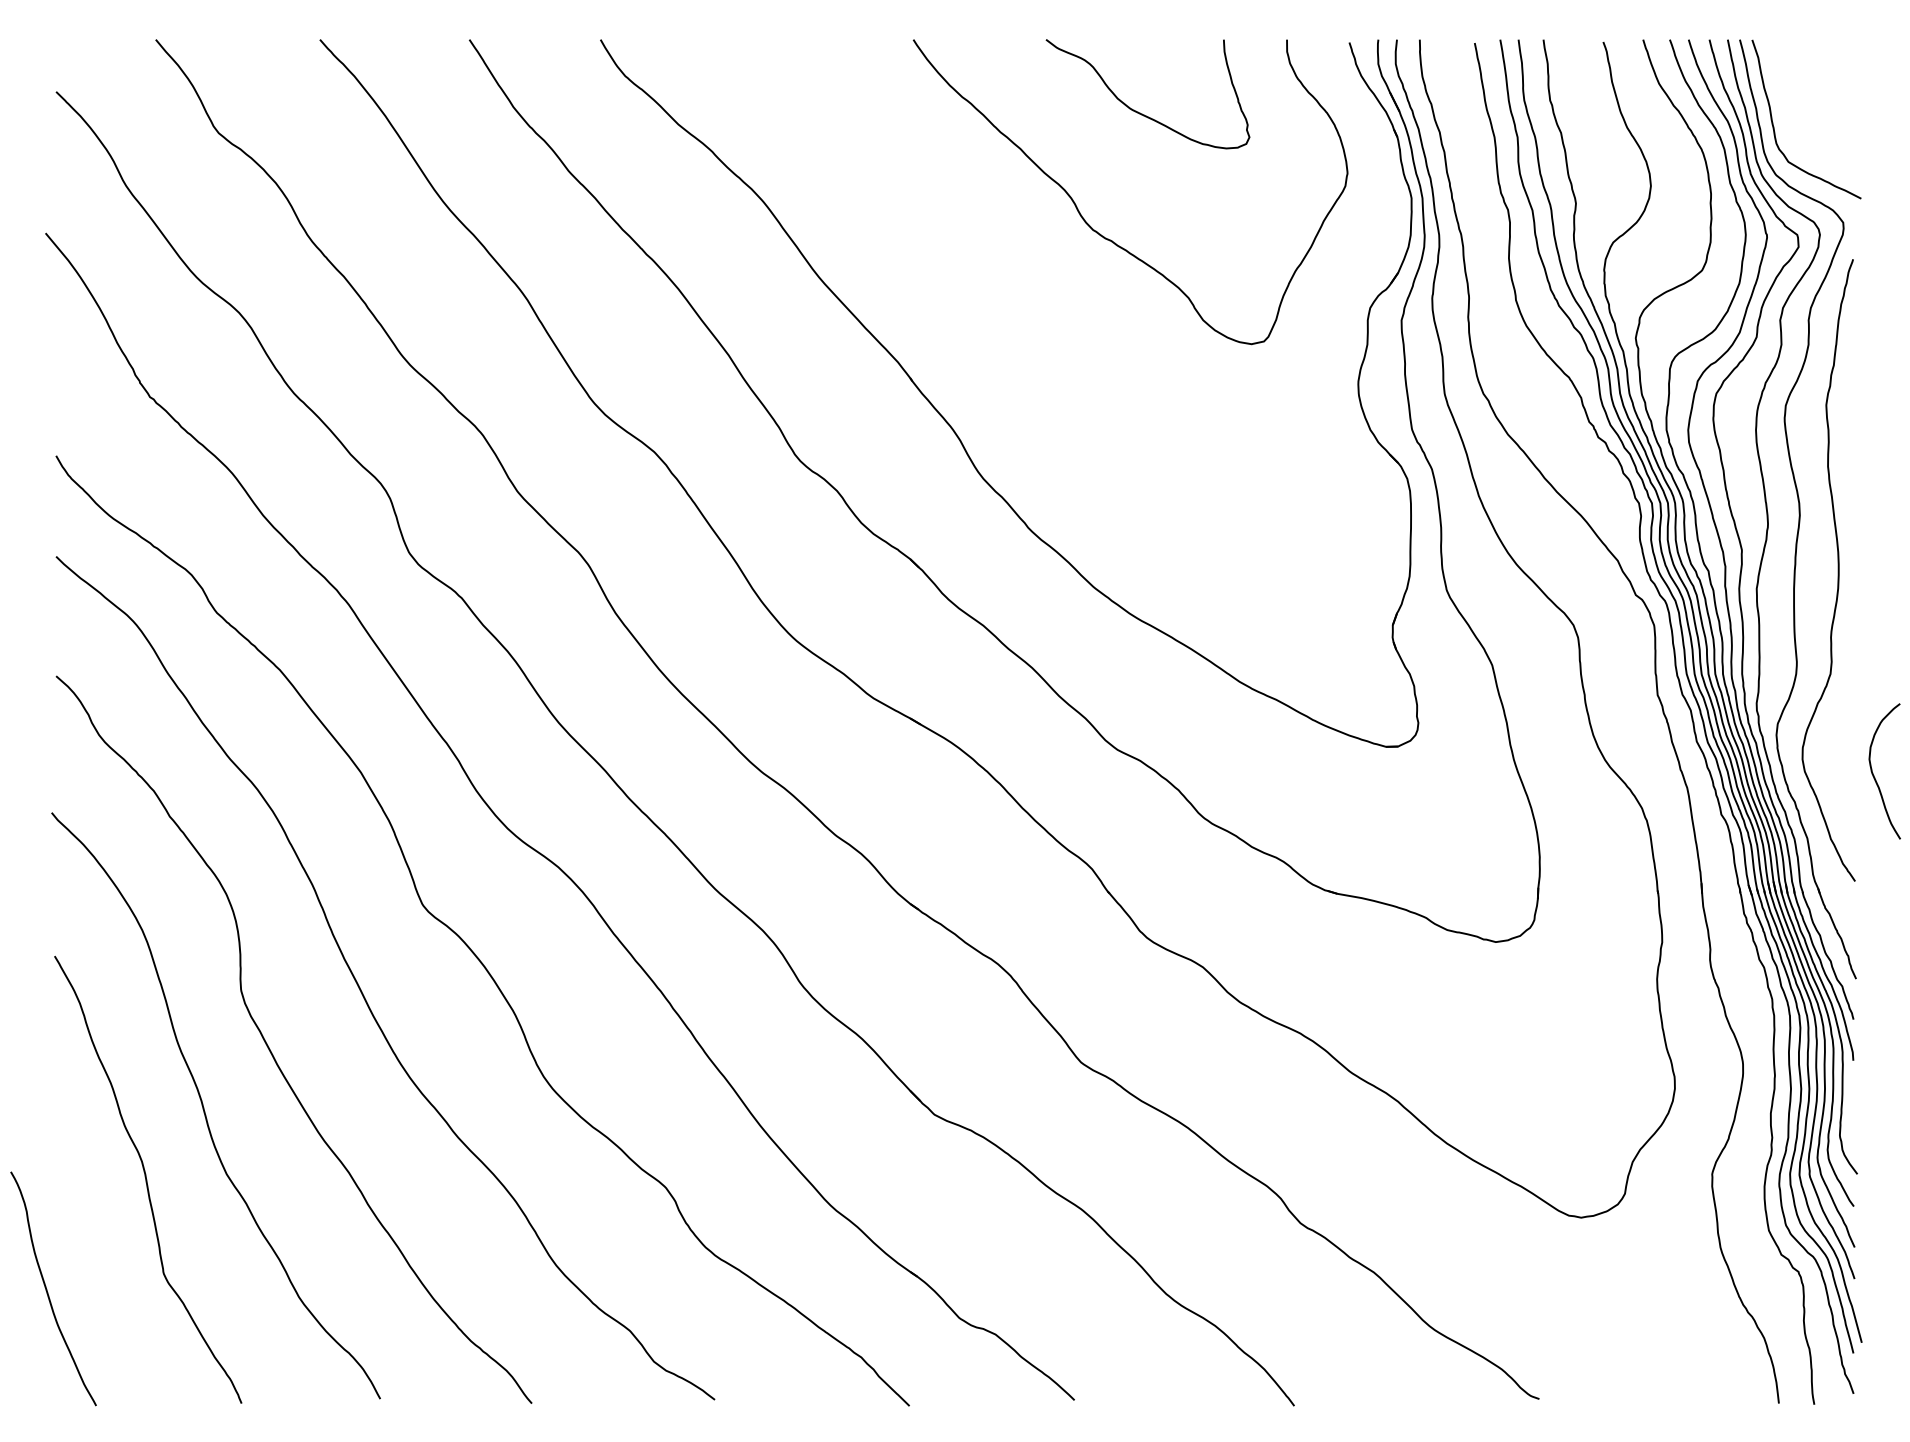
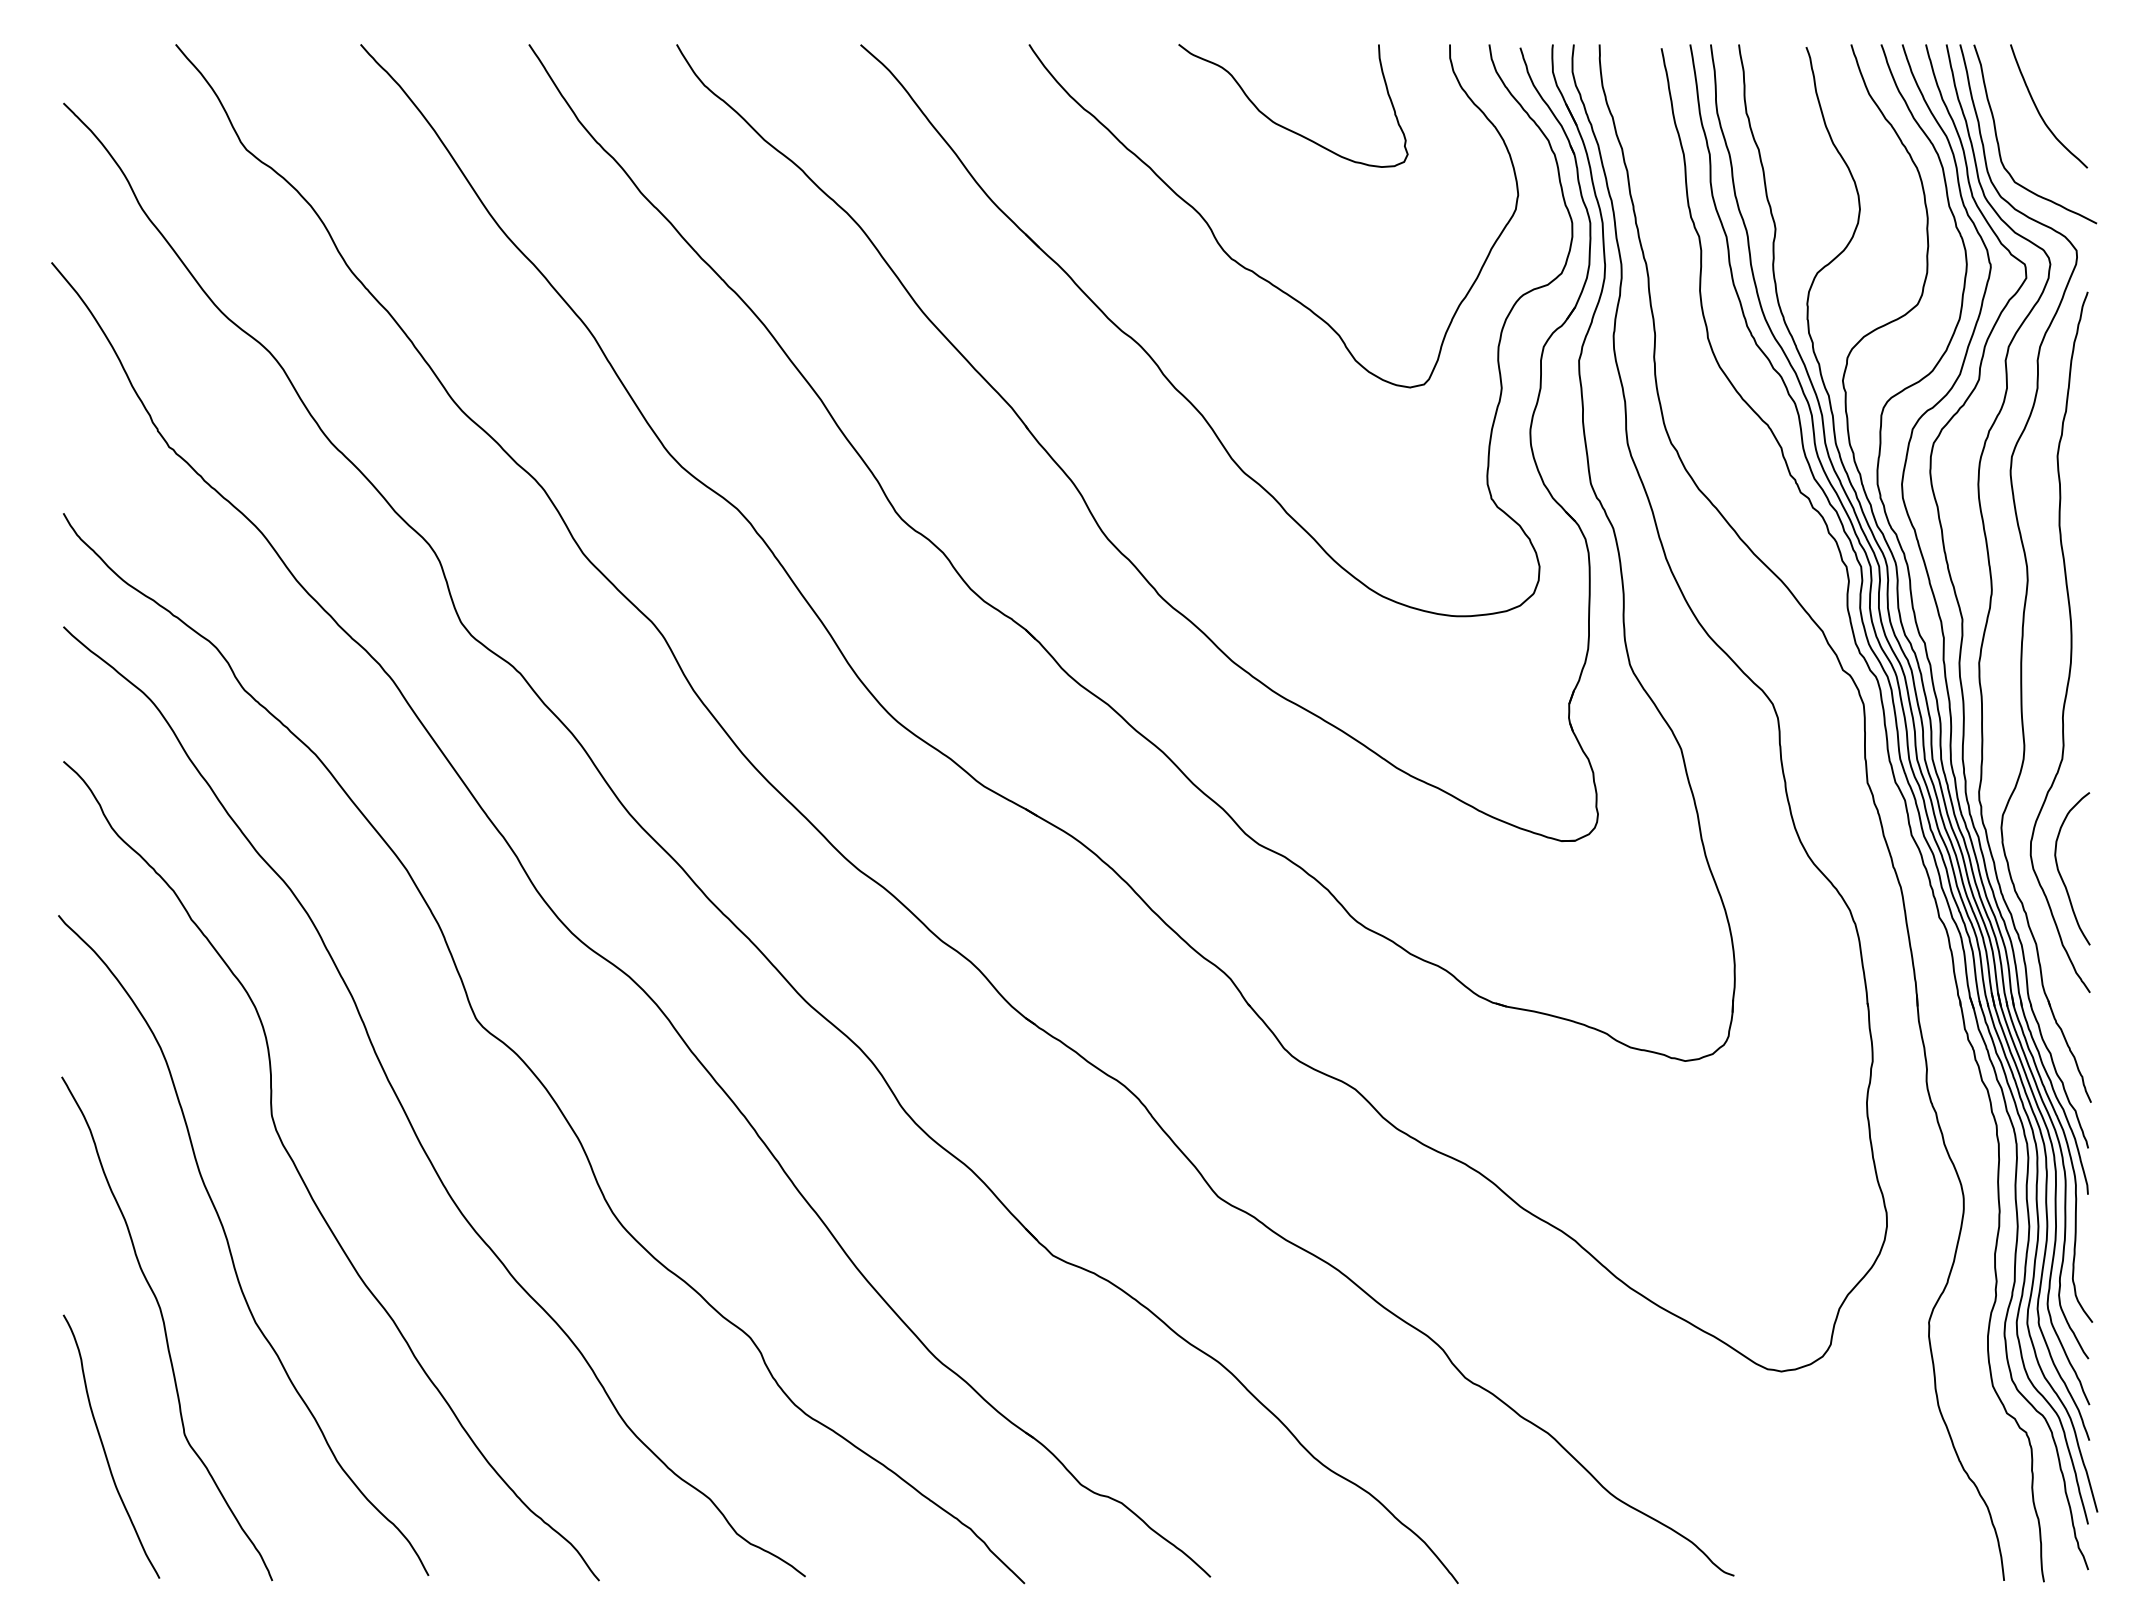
curve: (1810, 99) -> (2039, 111), added
part: (1029, 325) -> (1159, 366), added
curve: (1874, 774) -> (2060, 872), moved
curve: (47, 1289) -> (104, 1447), moved

